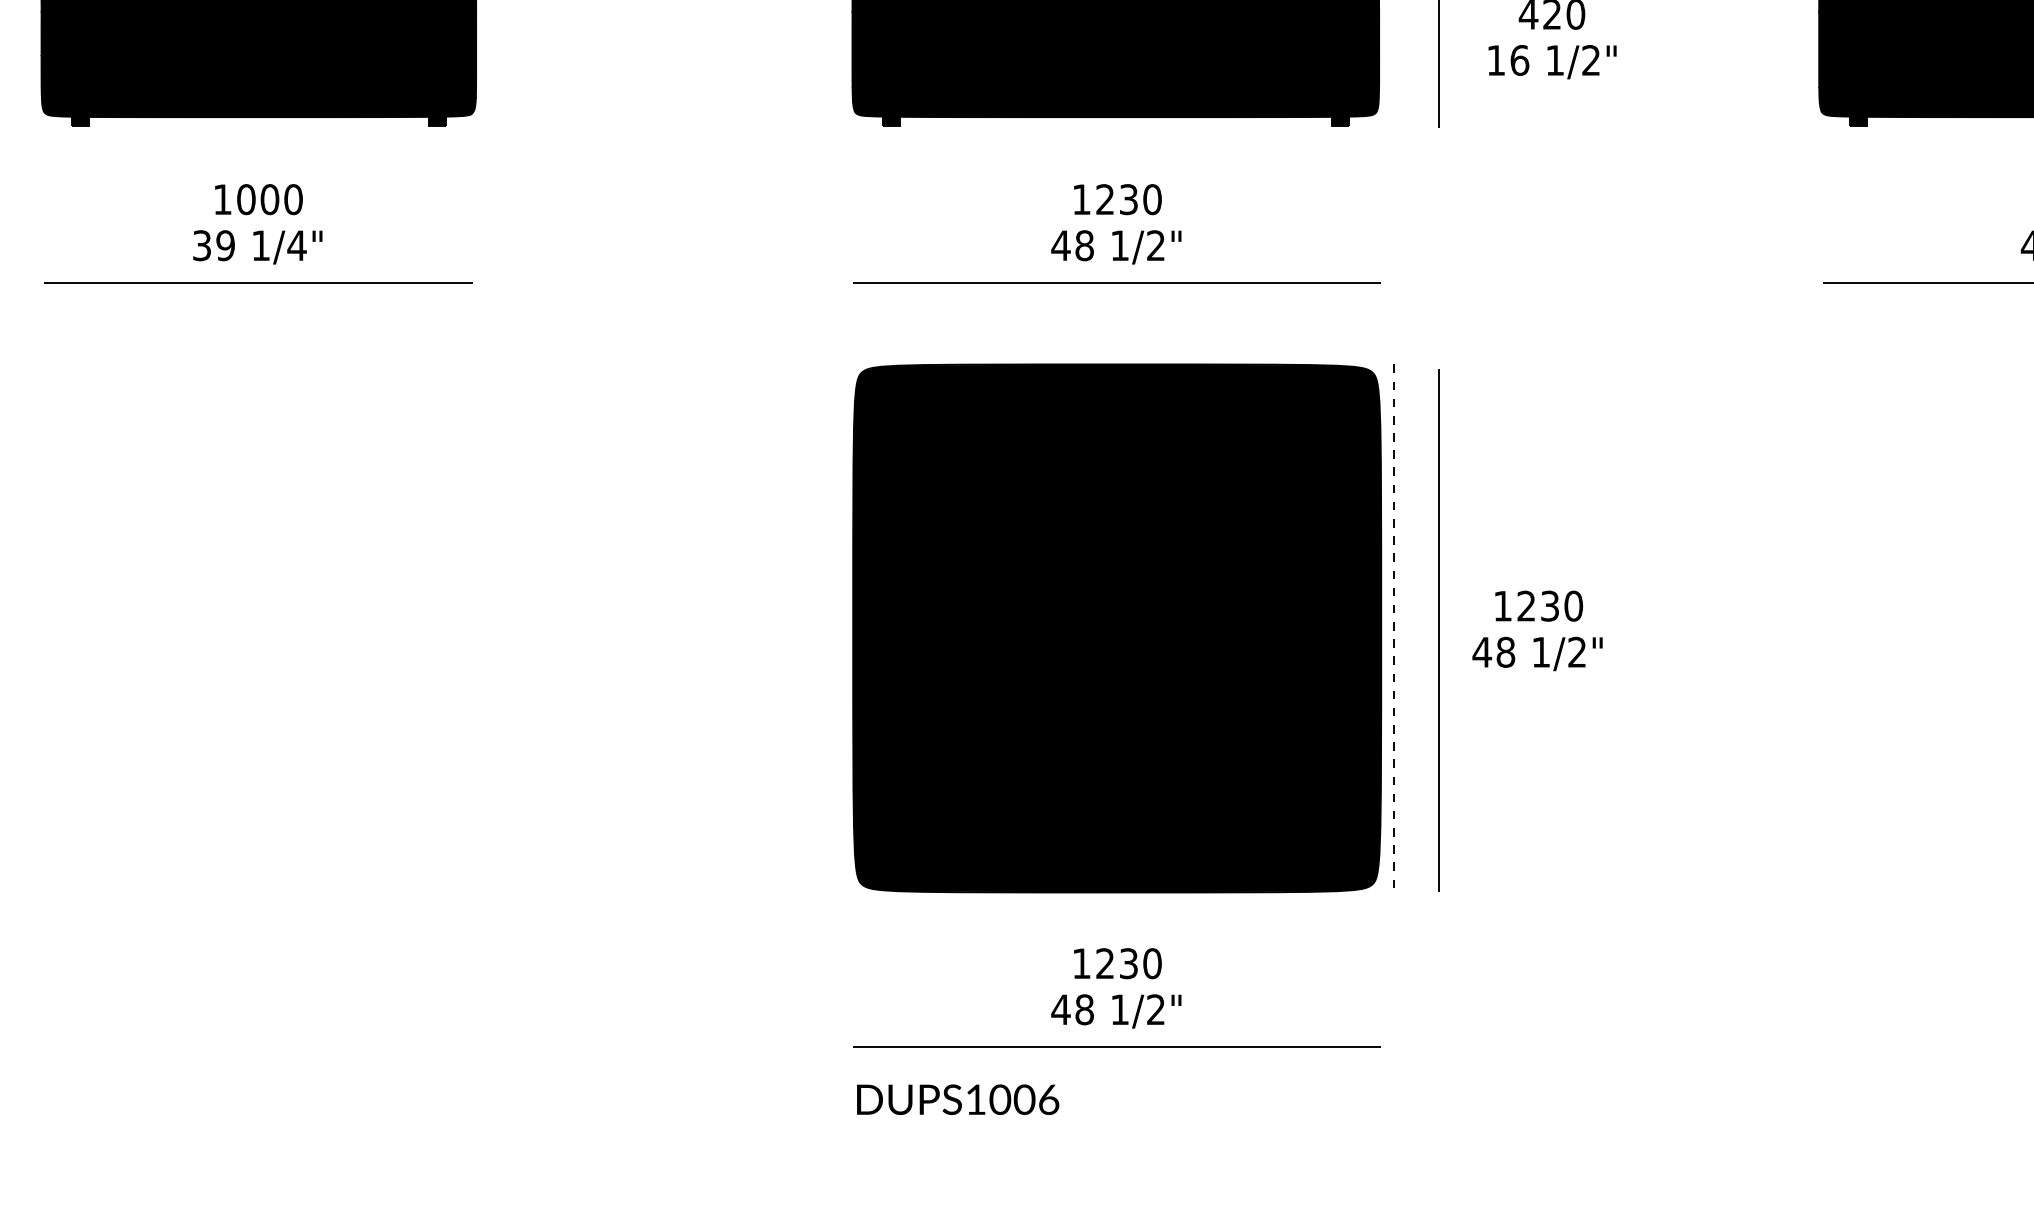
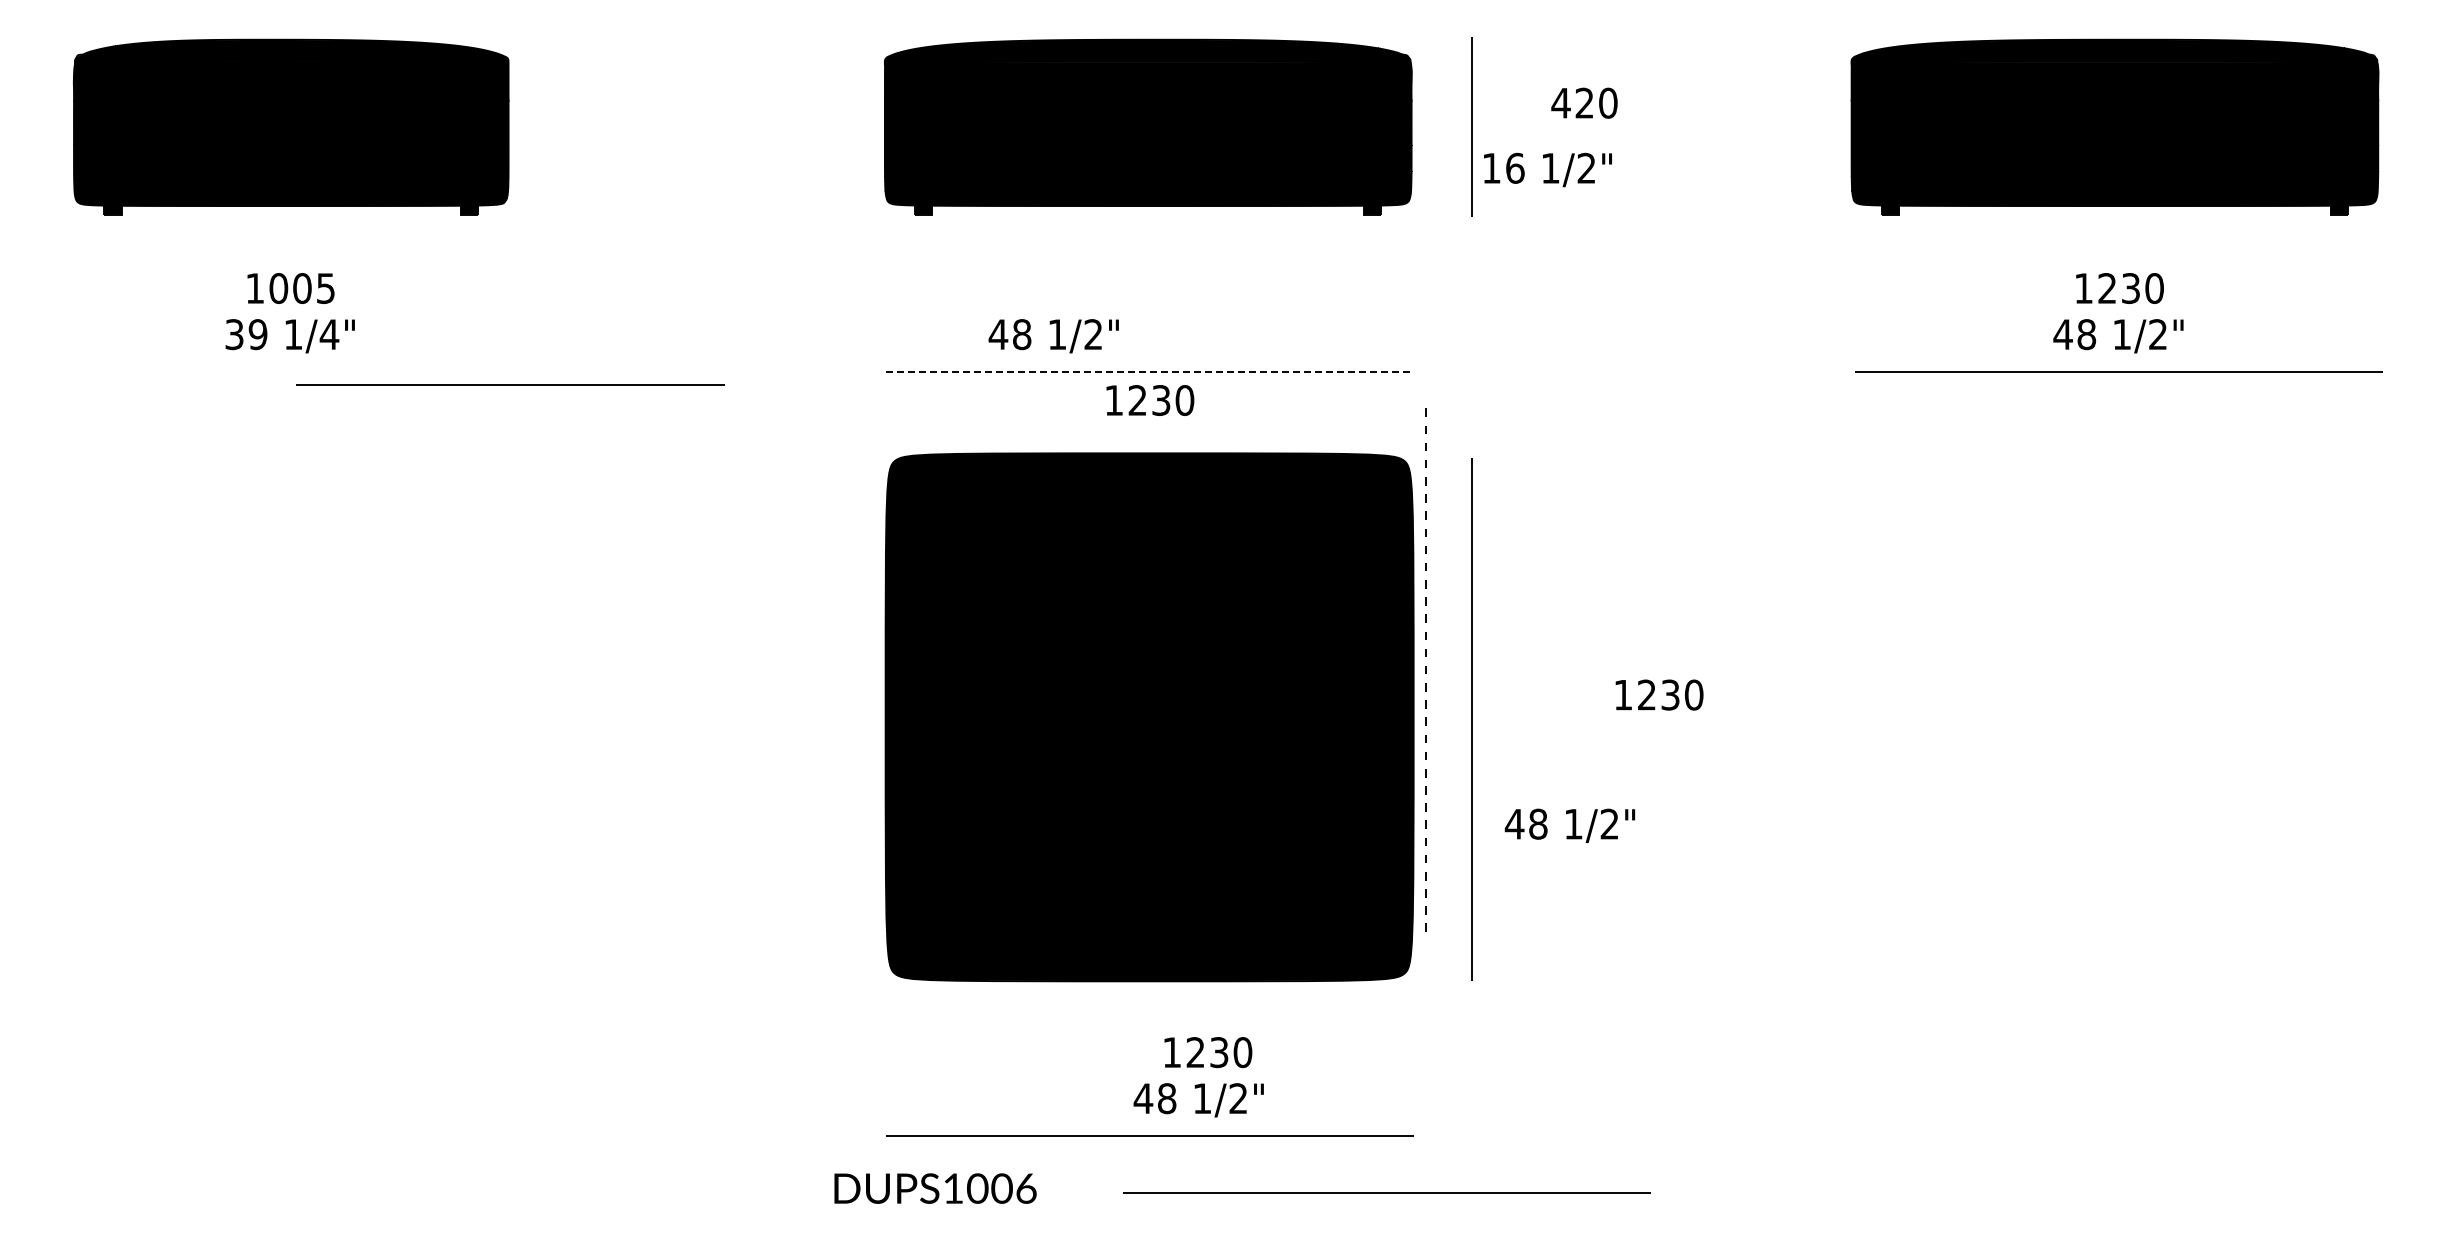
text: (1552, 61) -> (1547, 169), moved
text: (293, 199) -> (325, 288), 1000 -> 1005
text: (1118, 199) -> (1150, 400), moved
text: (1116, 247) -> (1053, 336), moved
line: (258, 282) -> (510, 384), moved
line: (1117, 282) -> (1149, 371), solid -> dashed
text: (1539, 605) -> (1659, 694), moved
line: (1394, 625) -> (1425, 669), moved
text: (1537, 653) -> (1569, 825), moved
text: (1118, 963) -> (1208, 1052), moved
text: (1116, 1011) -> (1198, 1100), moved
text: (958, 1099) -> (935, 1188), moved
line: (1354, 1103) -> (1386, 1192), added

